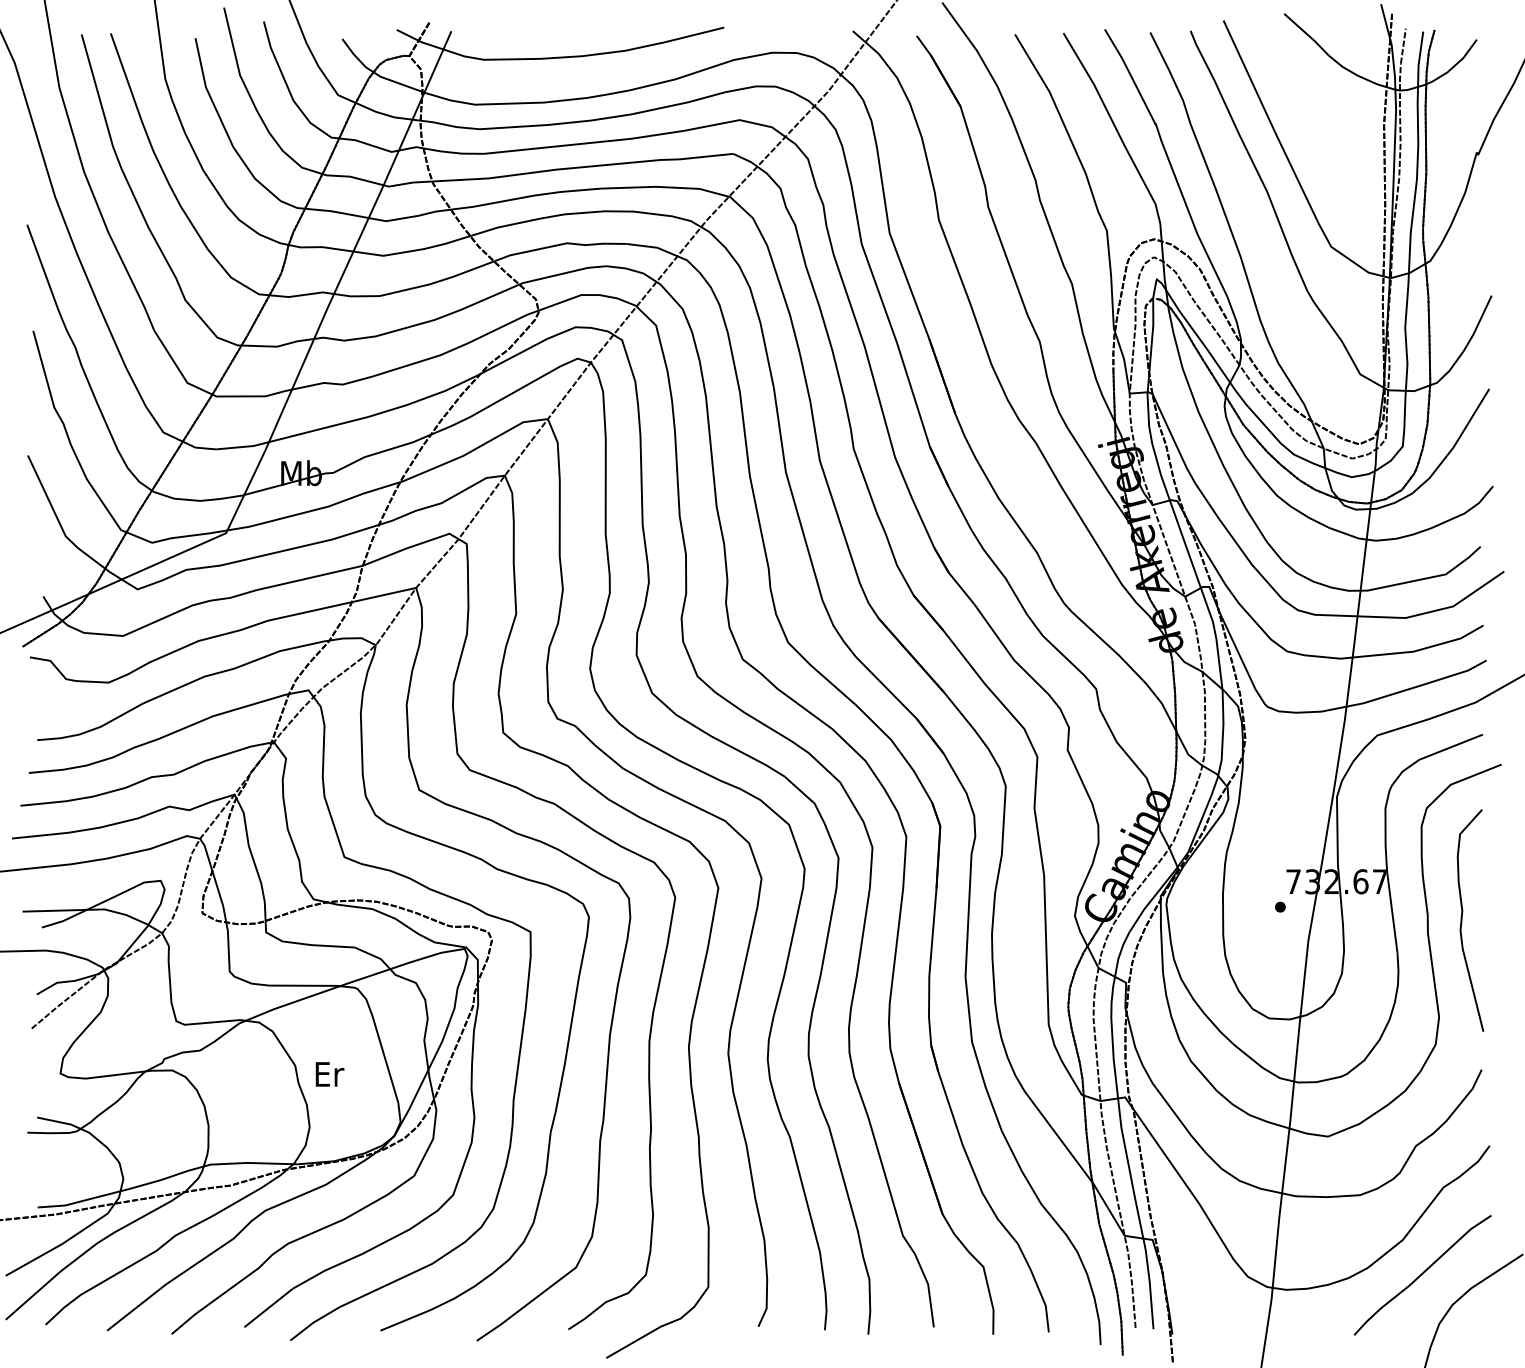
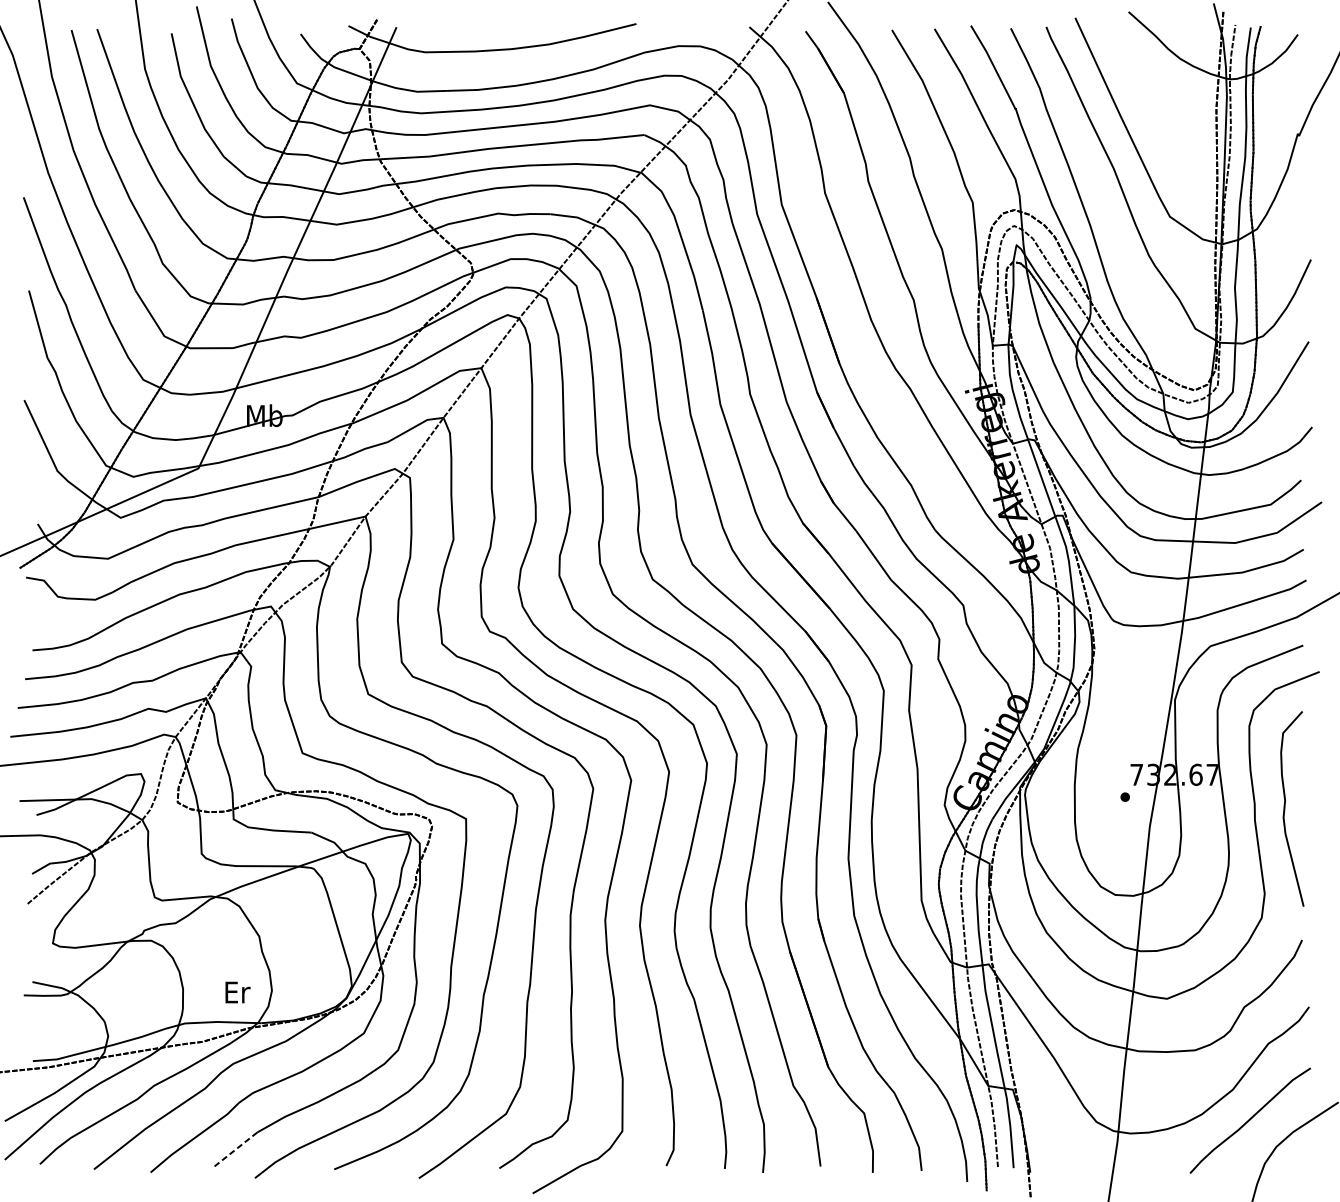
text: (329, 1074) -> (237, 992), moved
line: (268, 1308) -> (235, 1149), solid -> dashed

